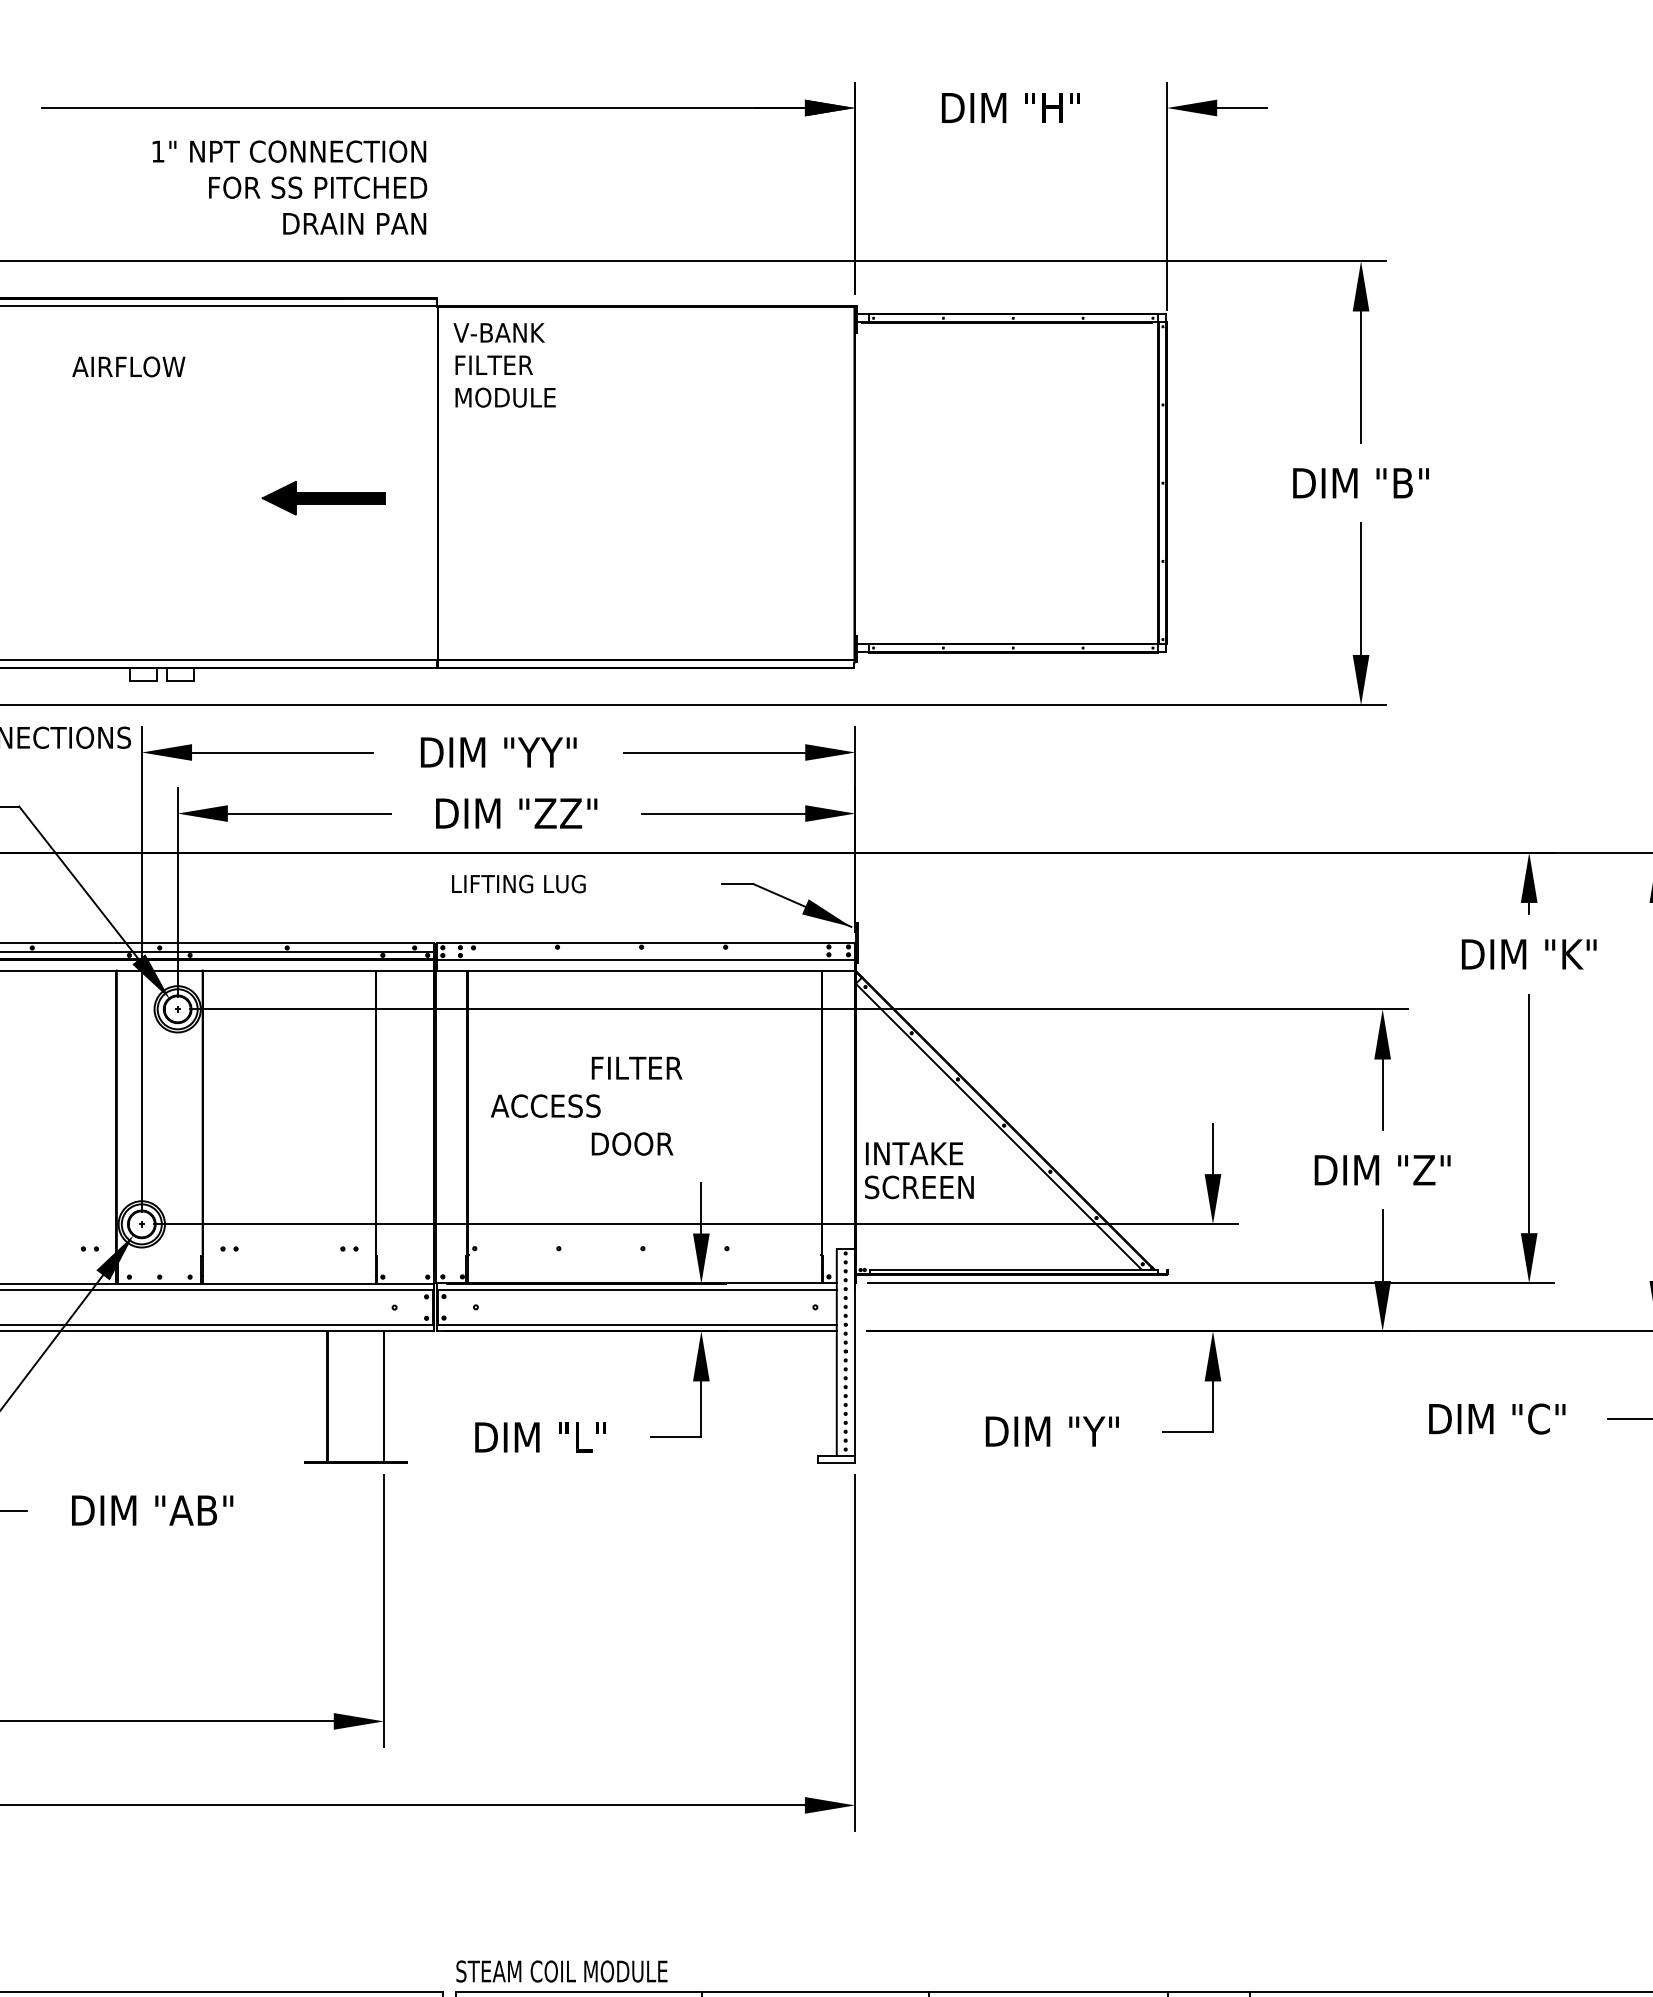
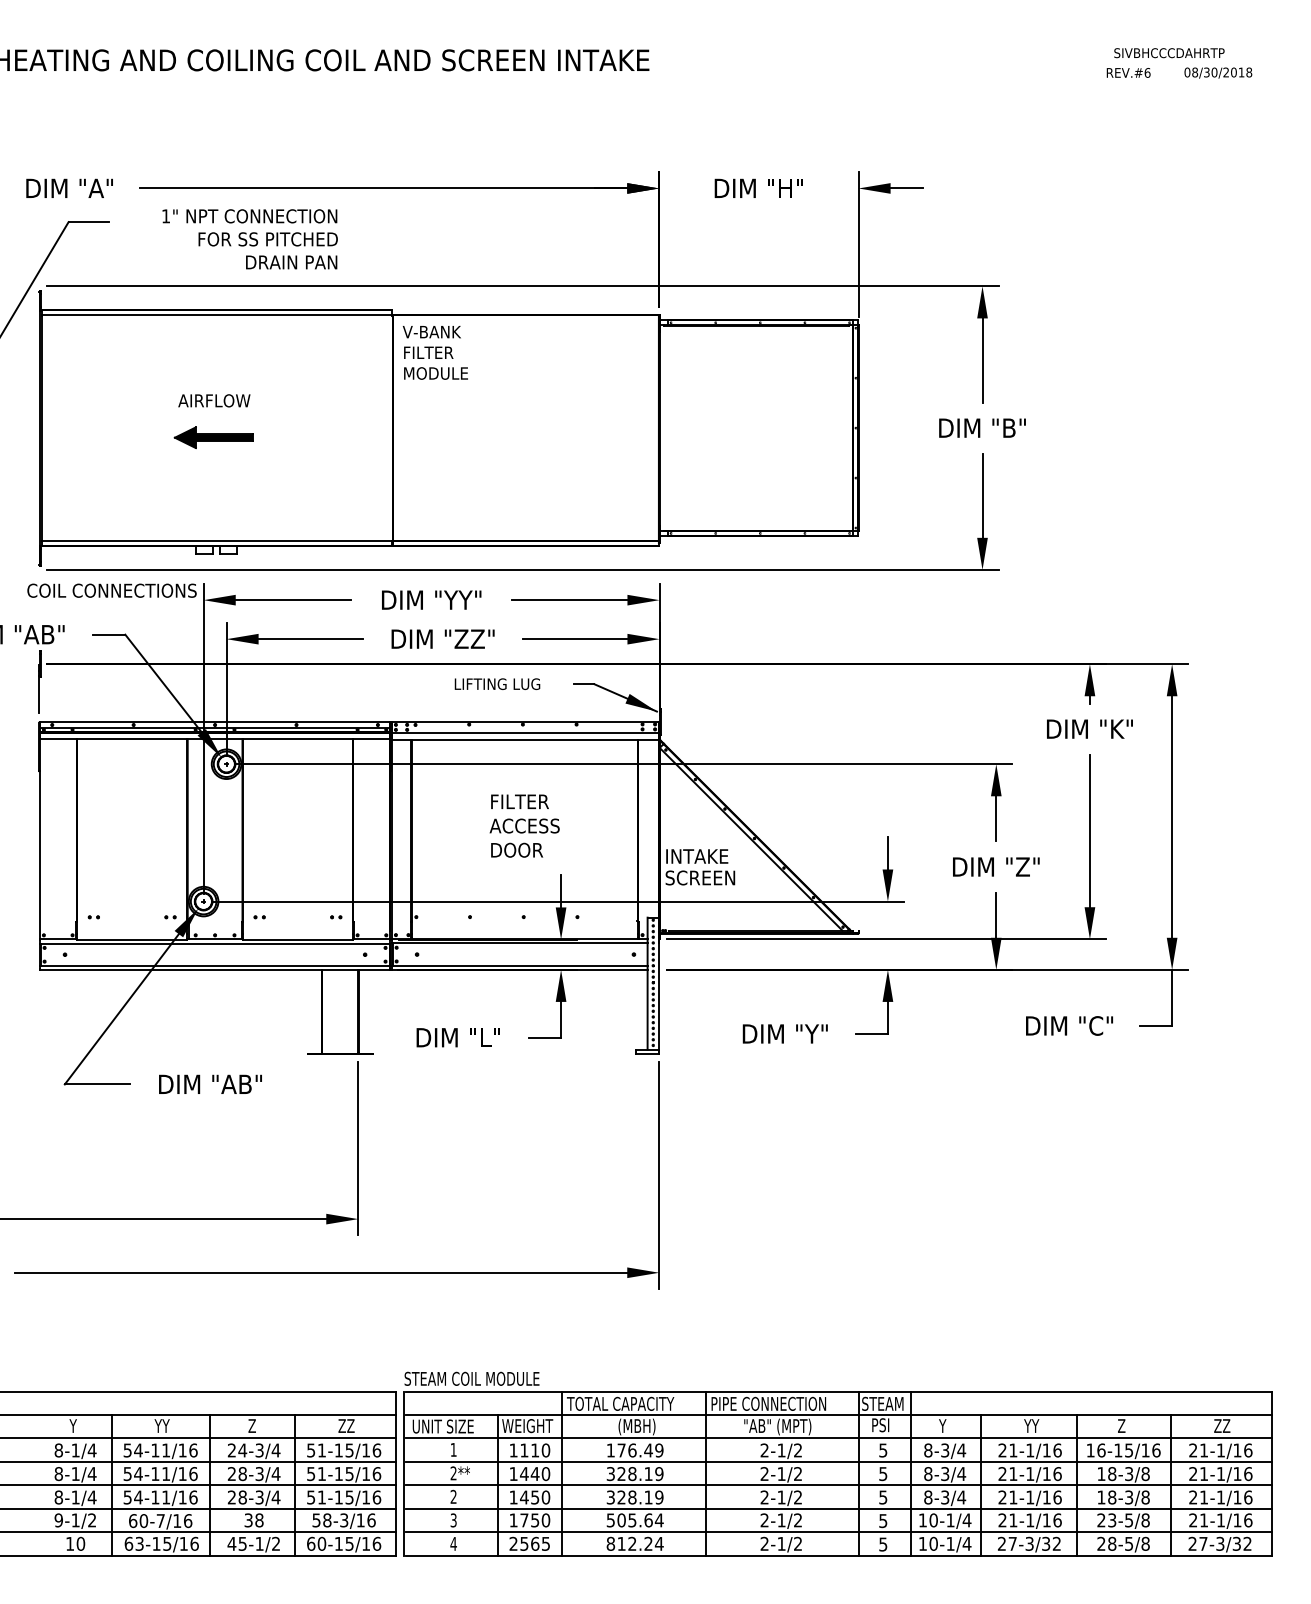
text: (288, 187) -> (249, 239), moved
text: (129, 366) -> (214, 400), moved
part: (323, 497) -> (213, 437), moved
text: (518, 882) -> (497, 683), moved
text: (545, 1105) -> (524, 825), moved

